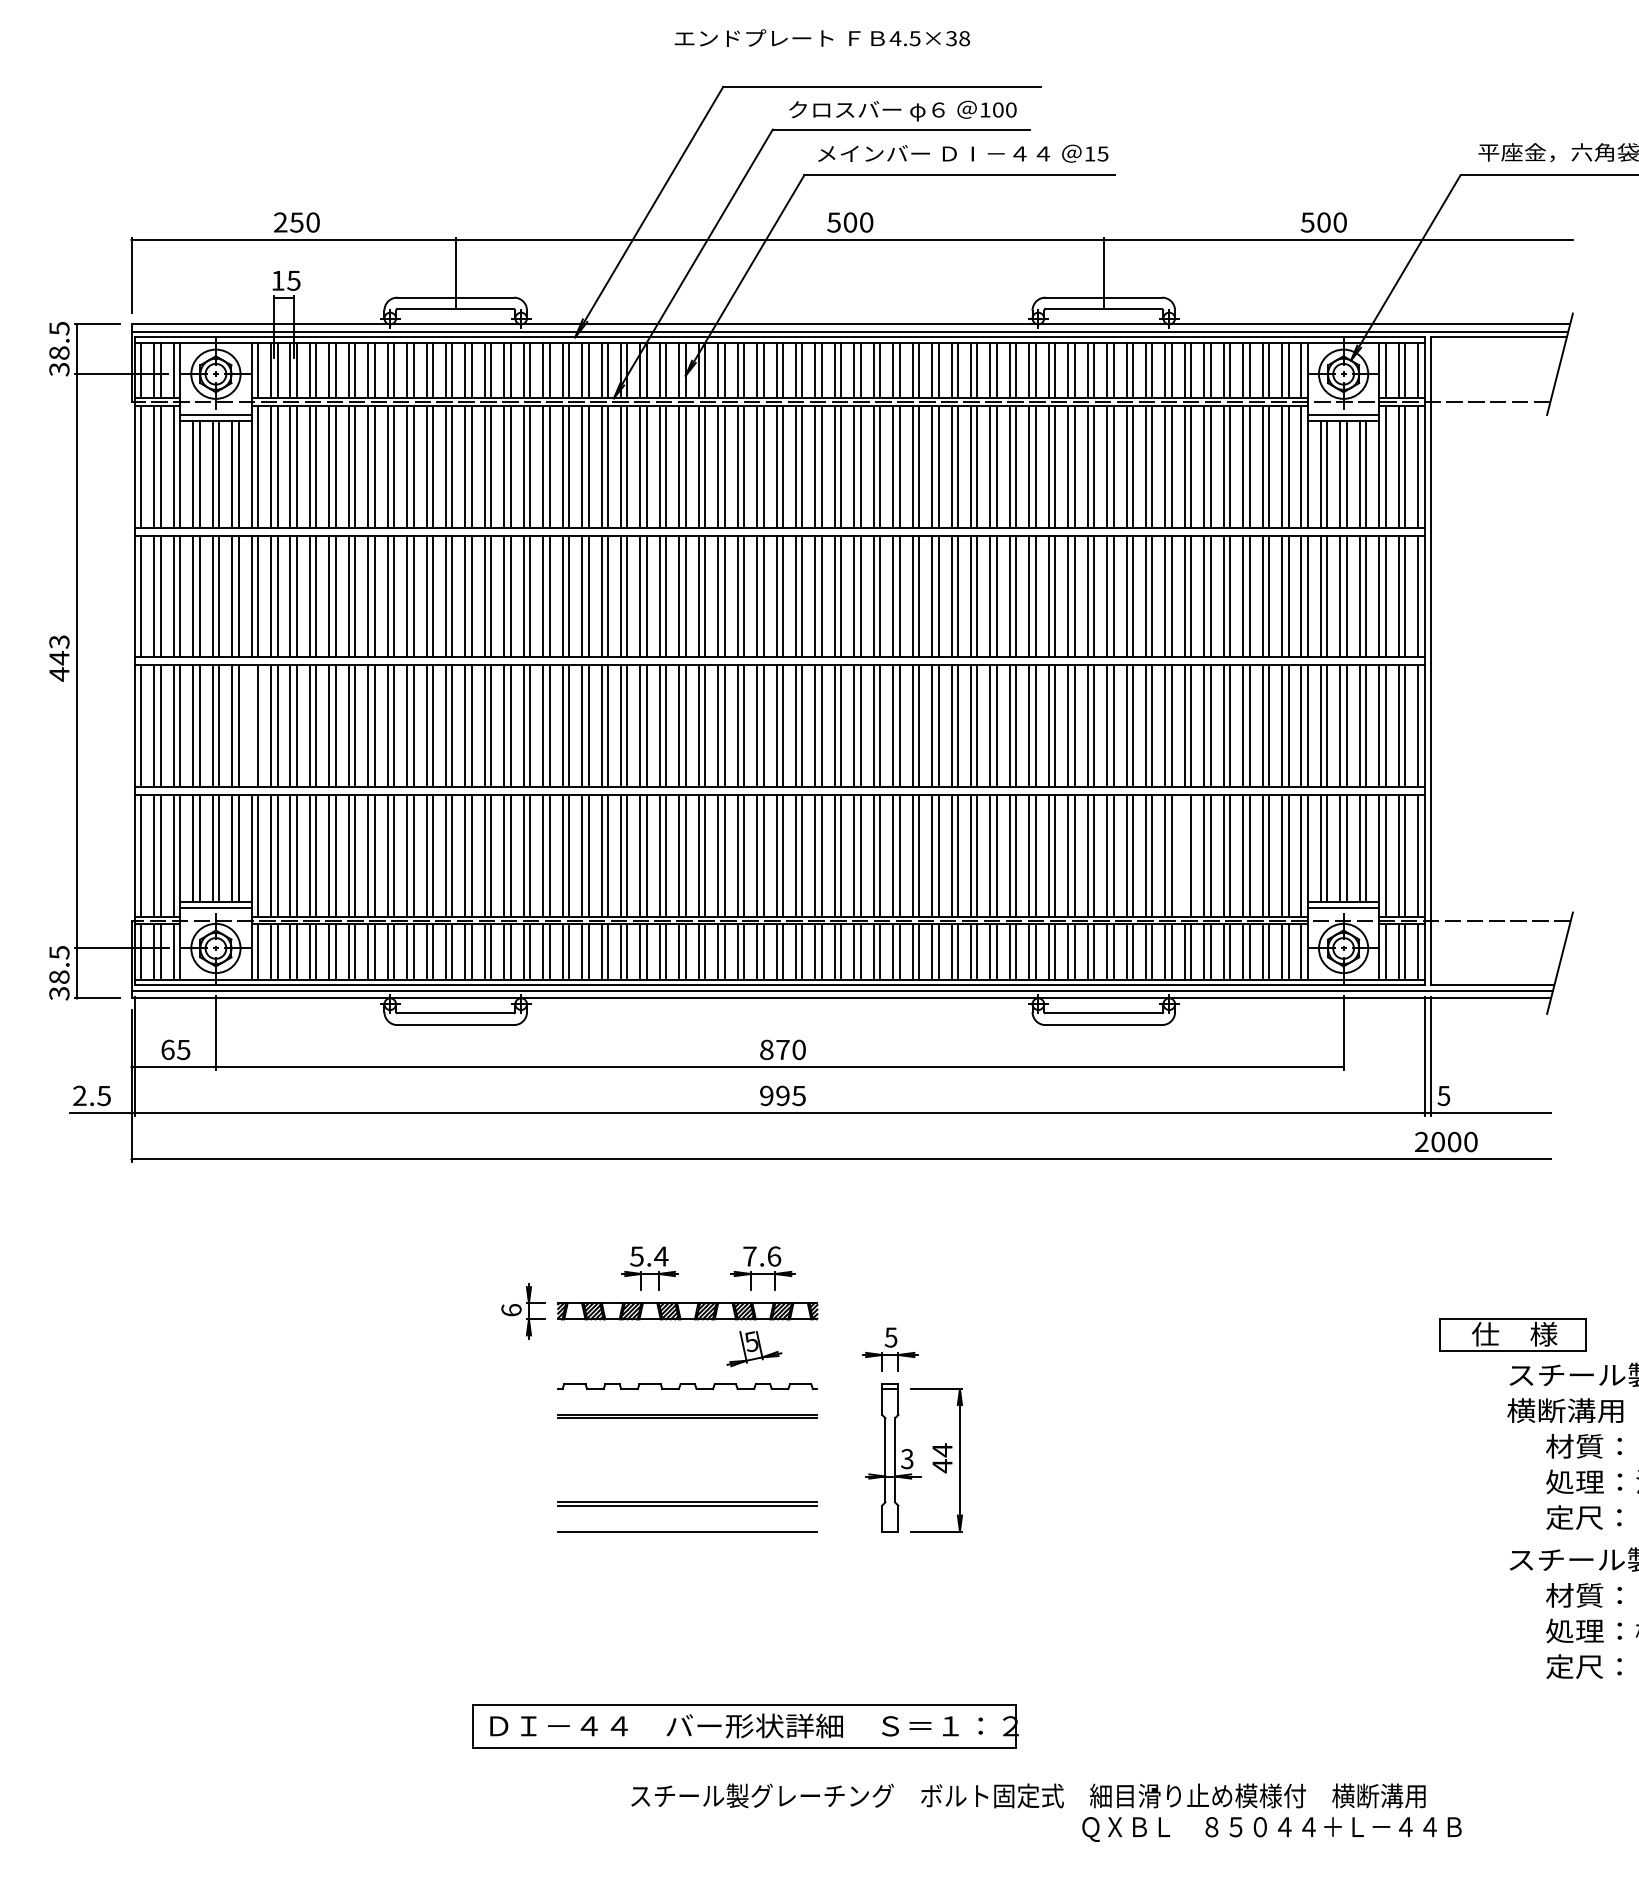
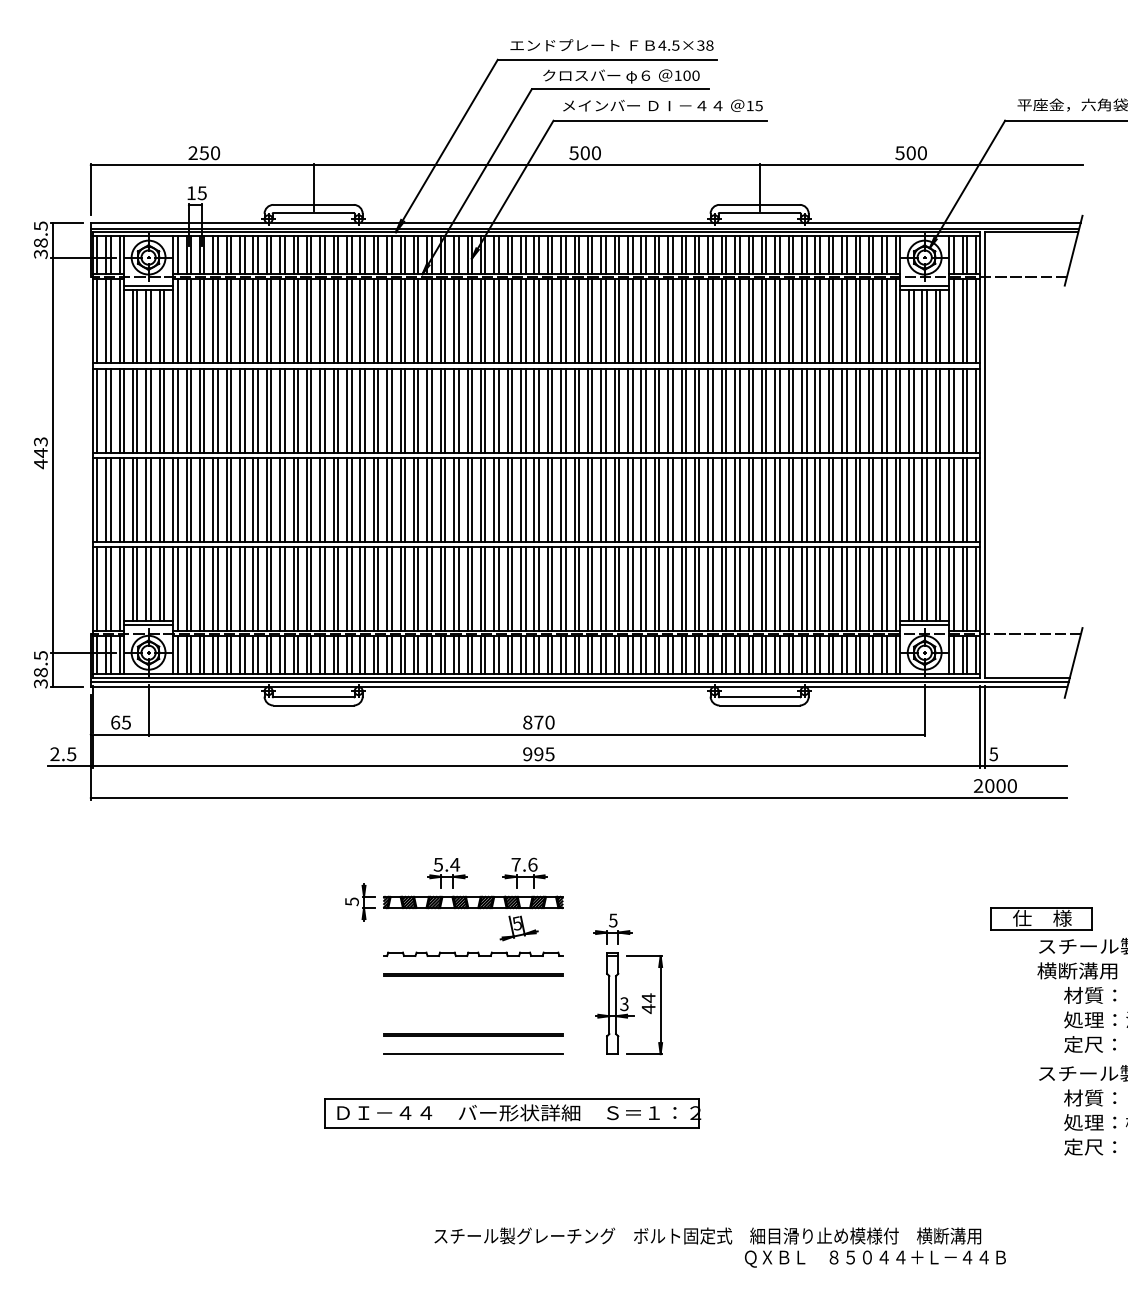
text: (821, 38) -> (611, 45), moved
line: (252, 725) -> (173, 499), added
line: (1184, 855) -> (815, 588), added
text: (510, 1309) -> (351, 901), 6 -> 5
part: (744, 1726) -> (512, 1113), moved

